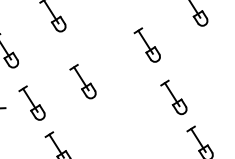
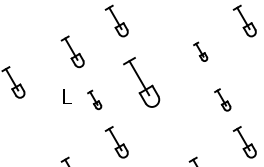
part: (146, 44) -> (200, 51), size x0.6
part: (83, 81) -> (141, 82), size x1.6
part: (173, 96) -> (222, 99), size x0.7
part: (31, 102) -> (94, 99), size x0.6

